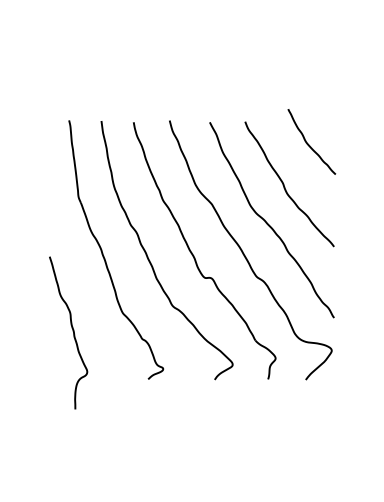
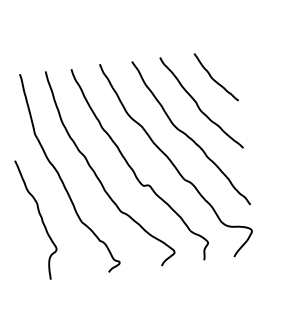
curve: (308, 143) -> (213, 78), moved
curve: (72, 331) -> (40, 217), moved

